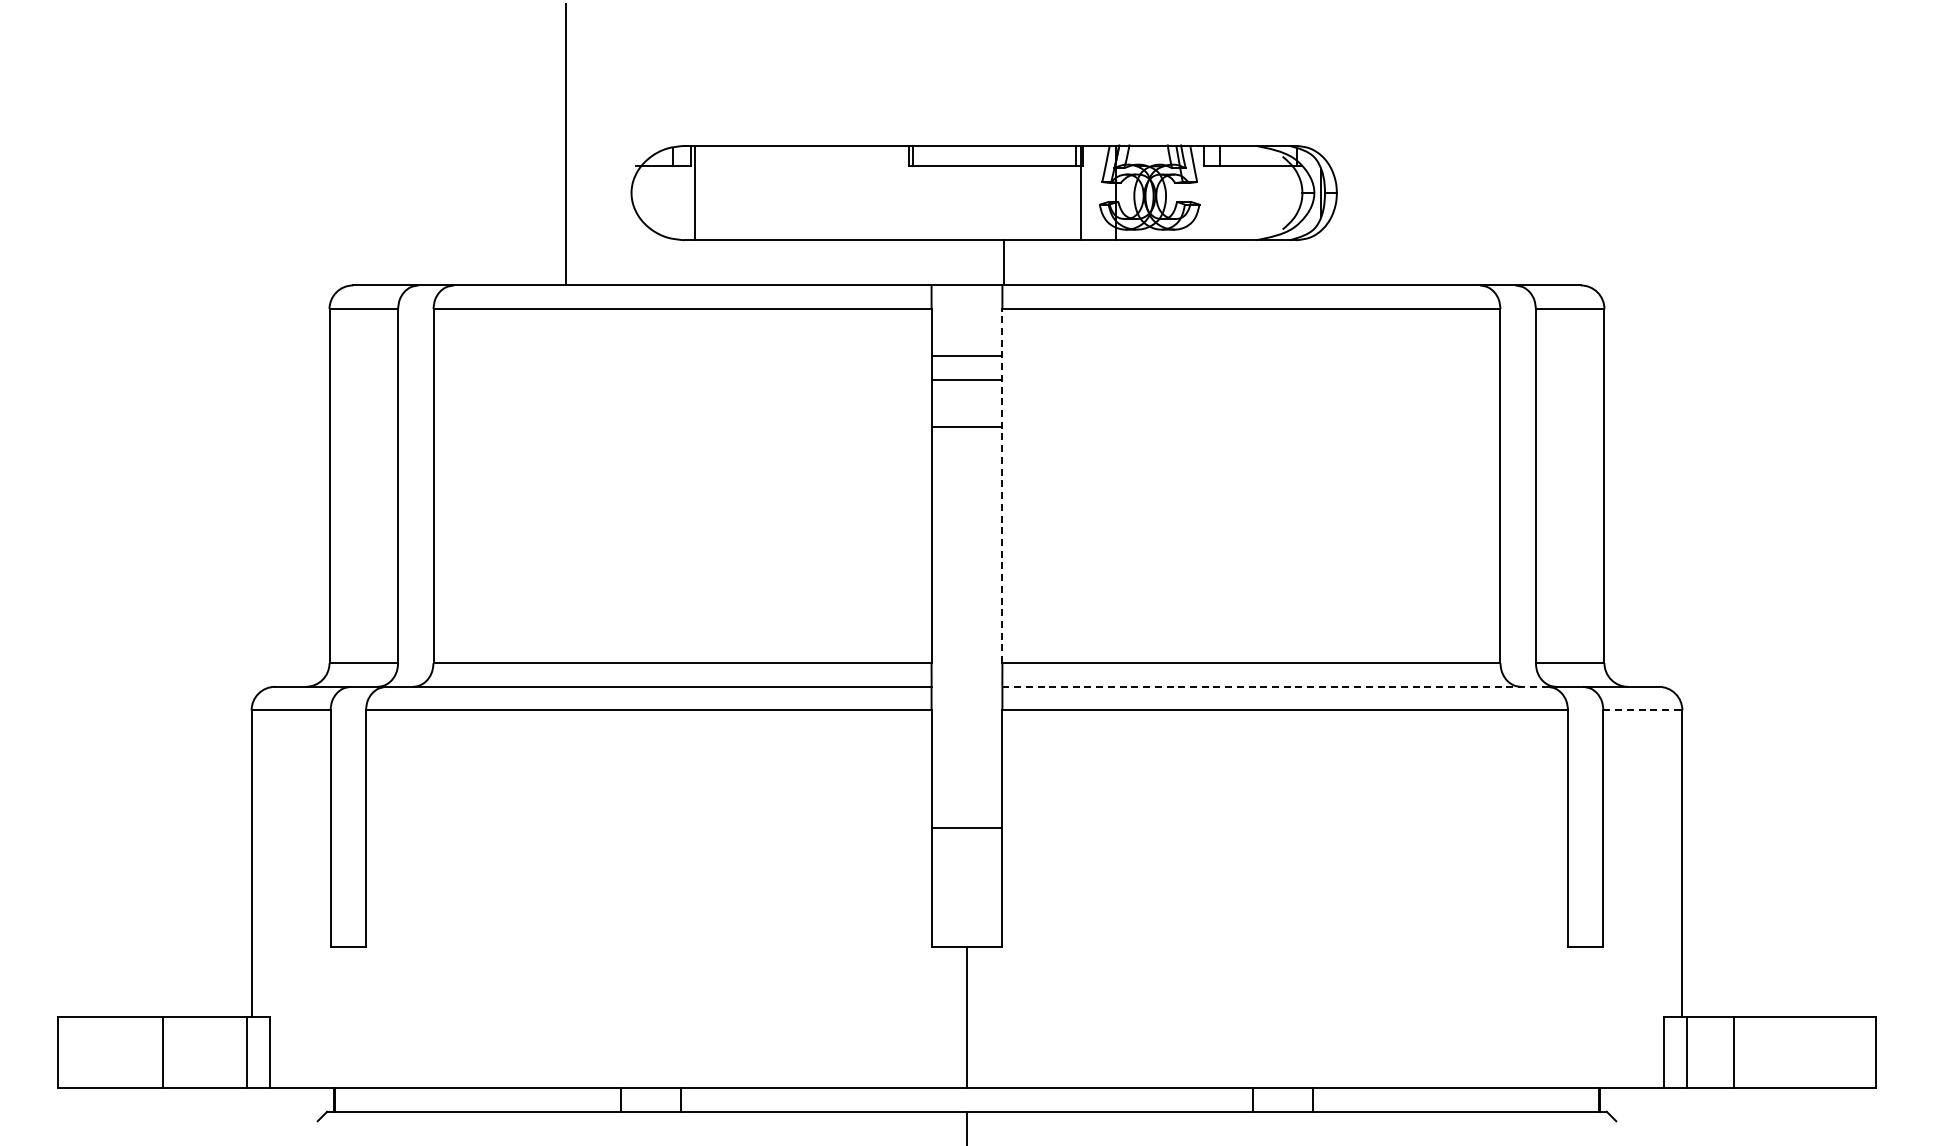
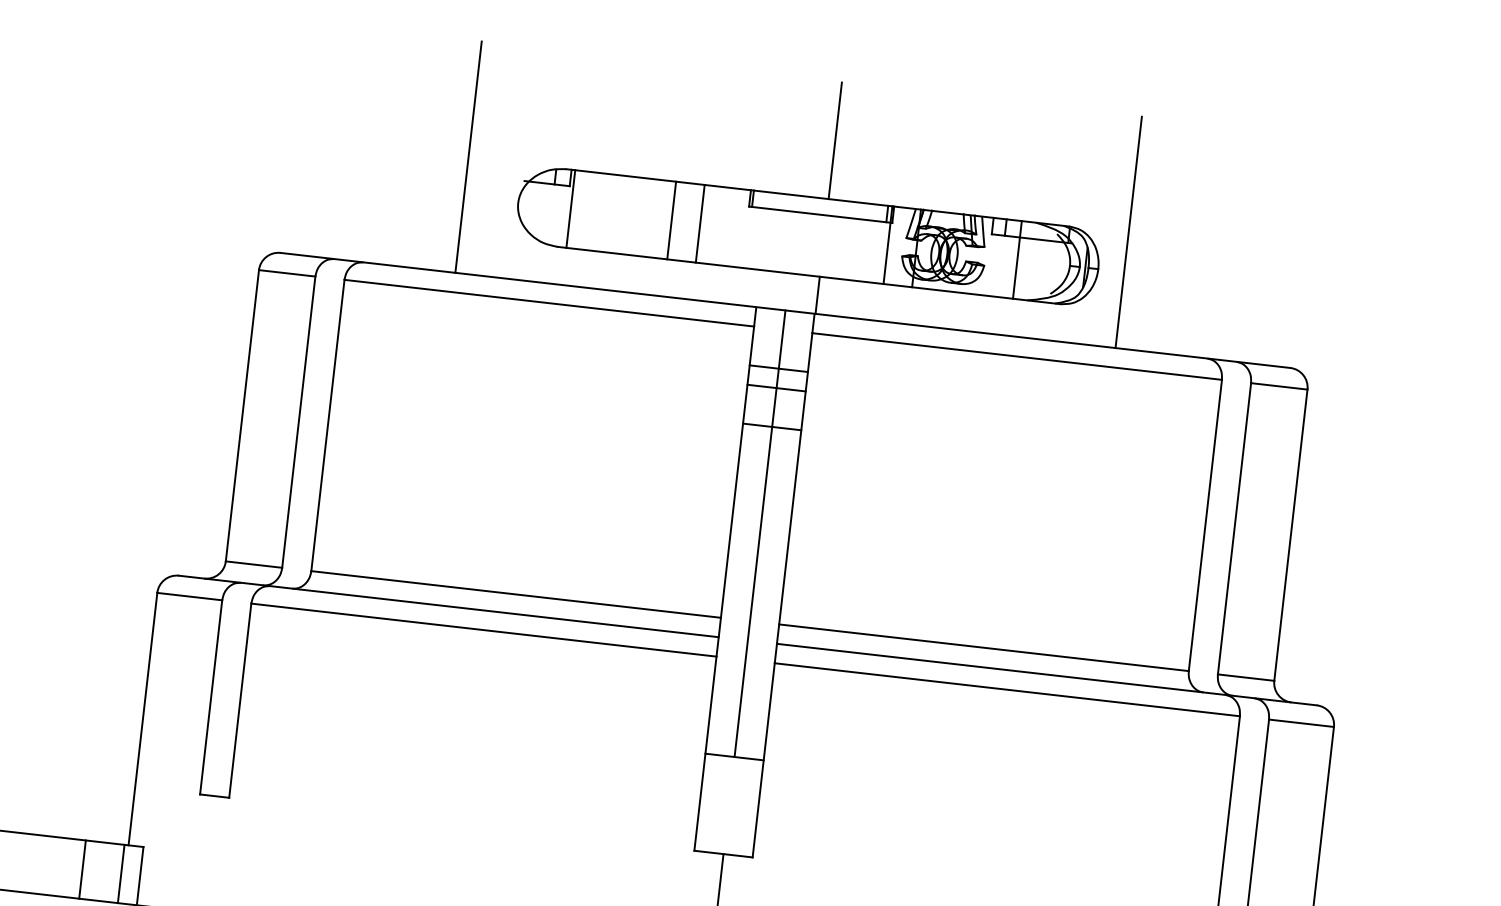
line: (1003, 74) -> (835, 140), added
line: (1368, 144) -> (1128, 232), added
line: (818, 192) -> (672, 220), added
line: (852, 192) -> (700, 223), added
line: (1238, 192) -> (1017, 259), added
line: (1002, 485) -> (795, 478), dashed -> solid
line: (967, 556) -> (760, 533), added
line: (1275, 686) -> (1001, 669), dashed -> solid
line: (1643, 710) -> (1301, 723), dashed -> solid
line: (162, 1052) -> (82, 869), moved

